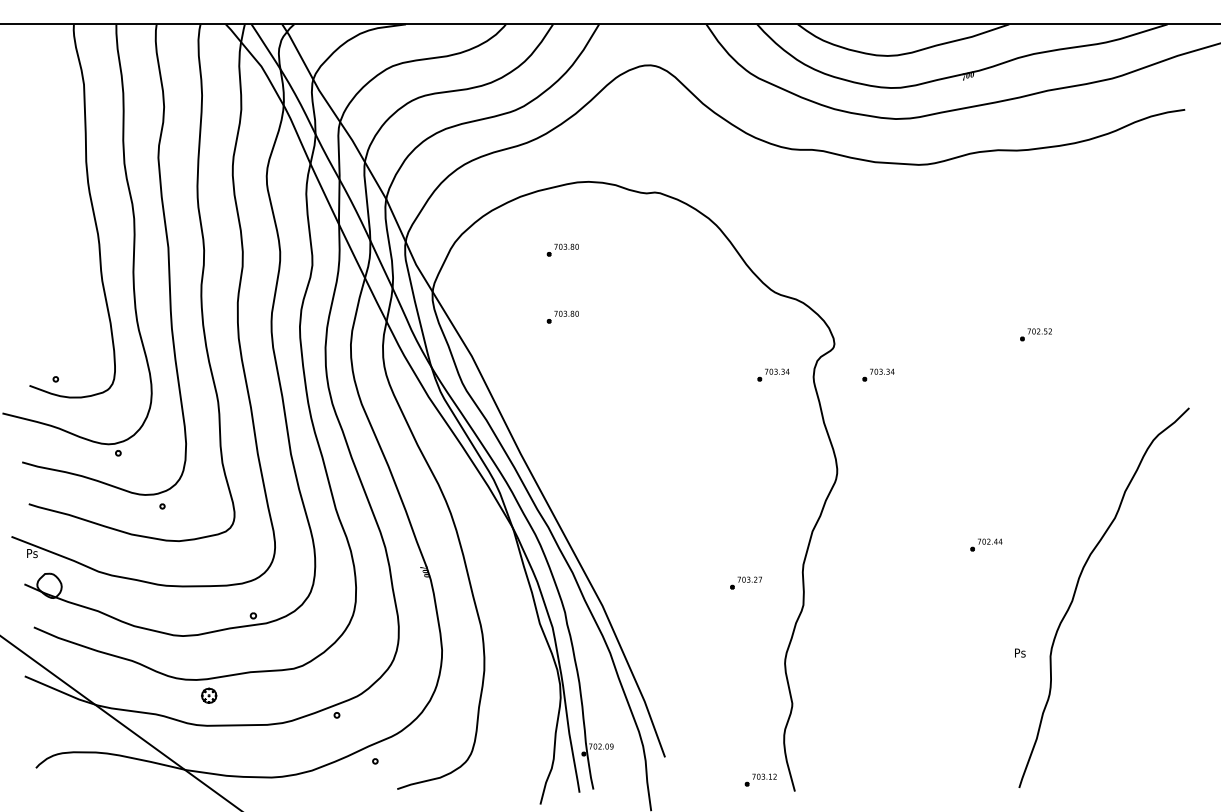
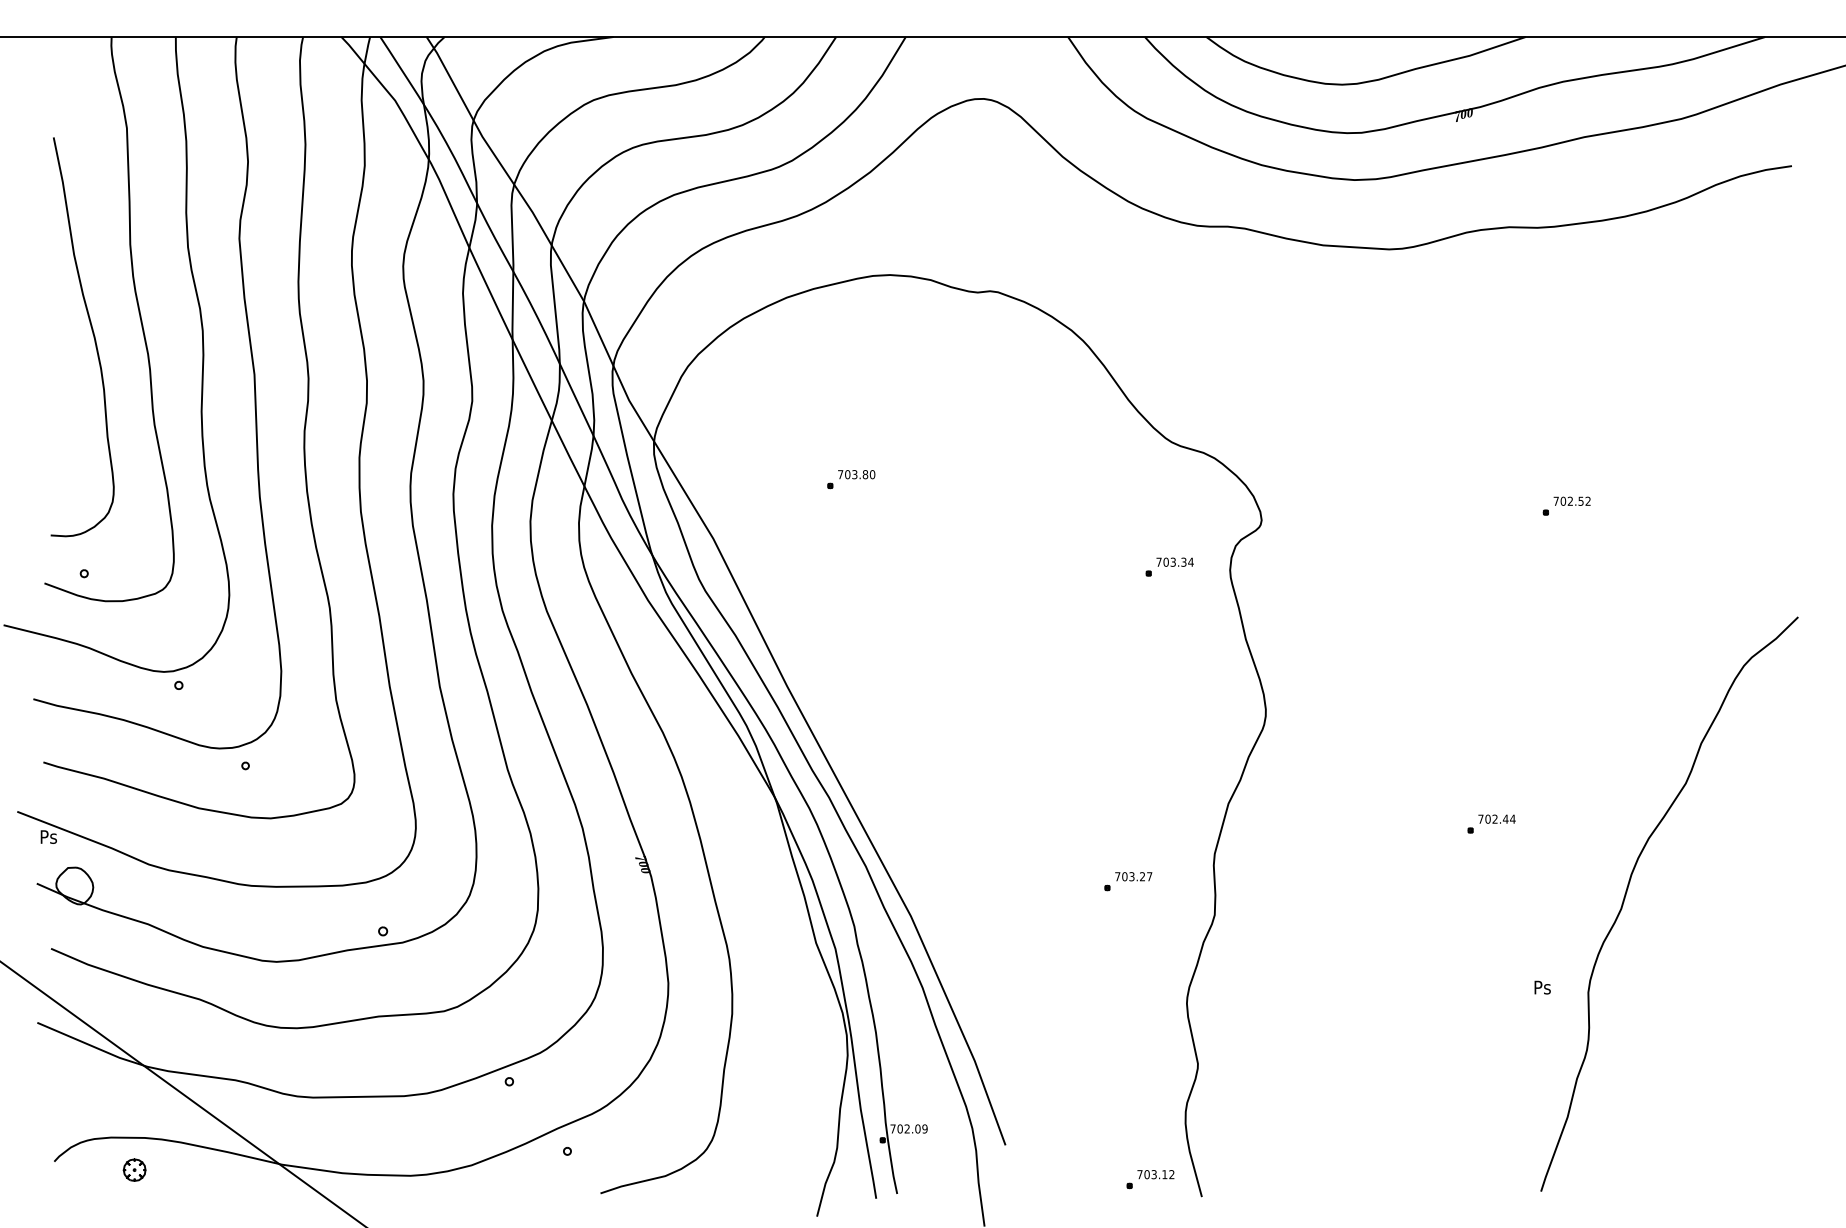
curve: (60, 219) -> (91, 331), added
part: (562, 249) -> (850, 377), removed
part: (878, 374) -> (1328, 566), removed
part: (209, 695) -> (135, 1169), moved

